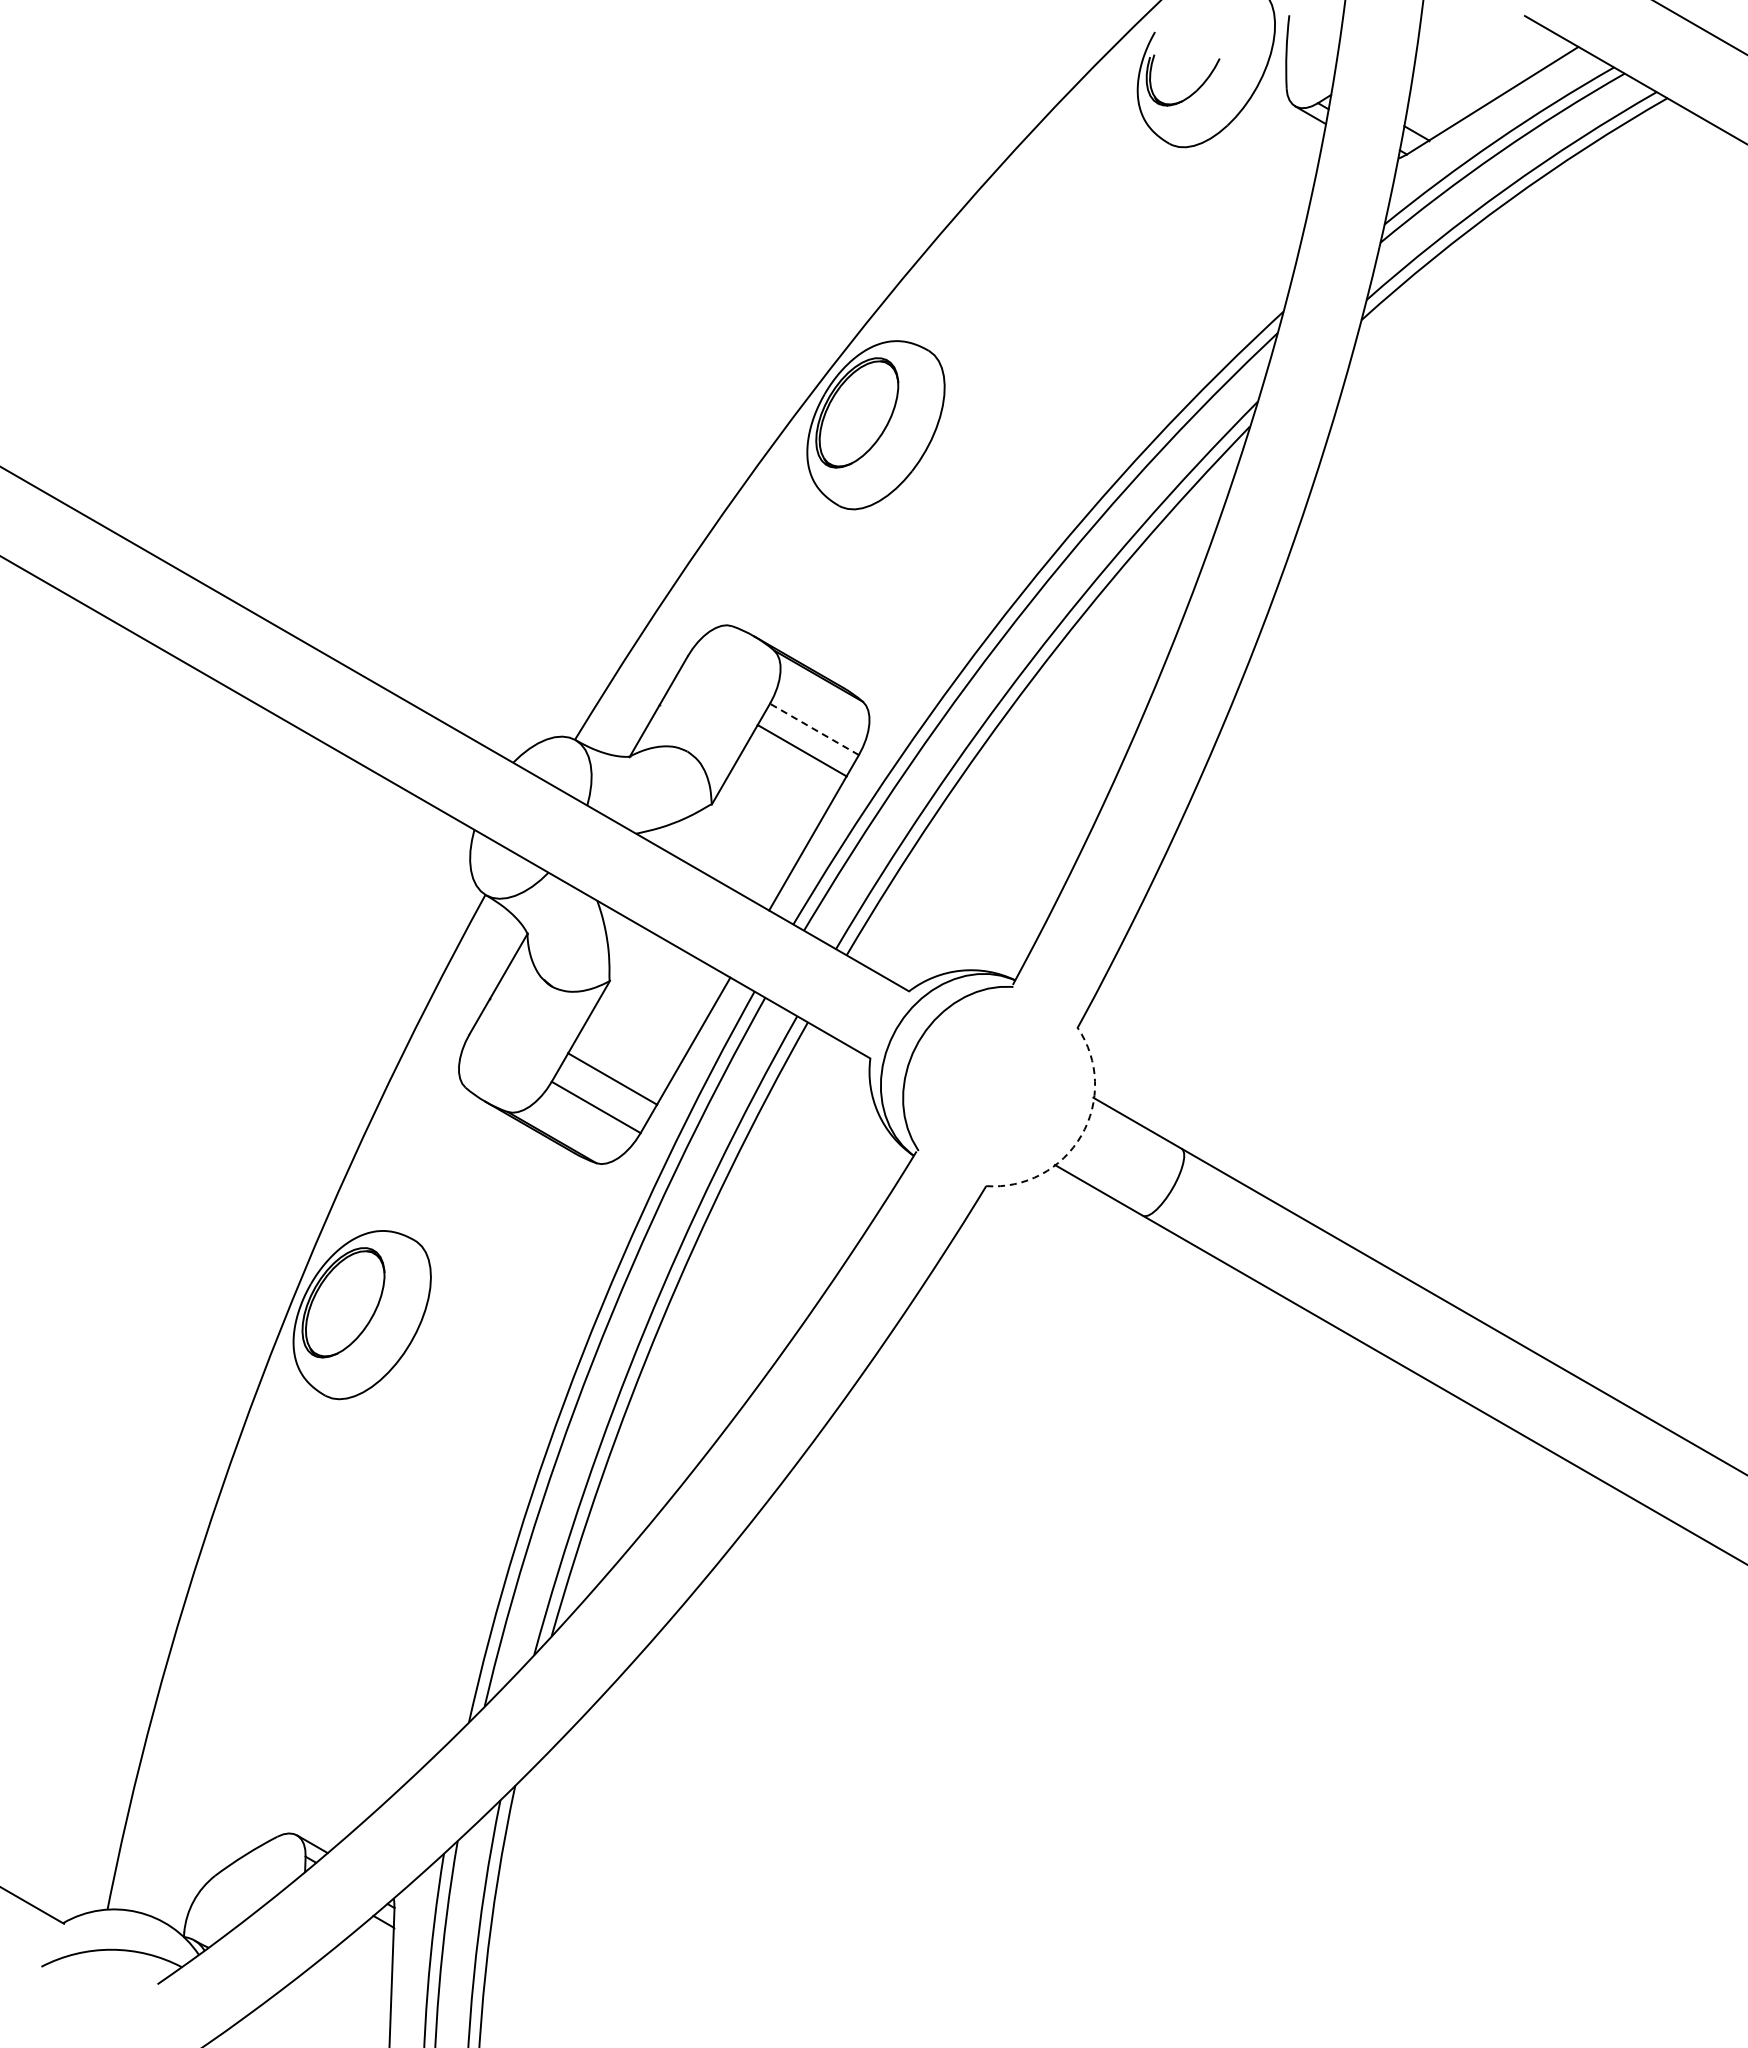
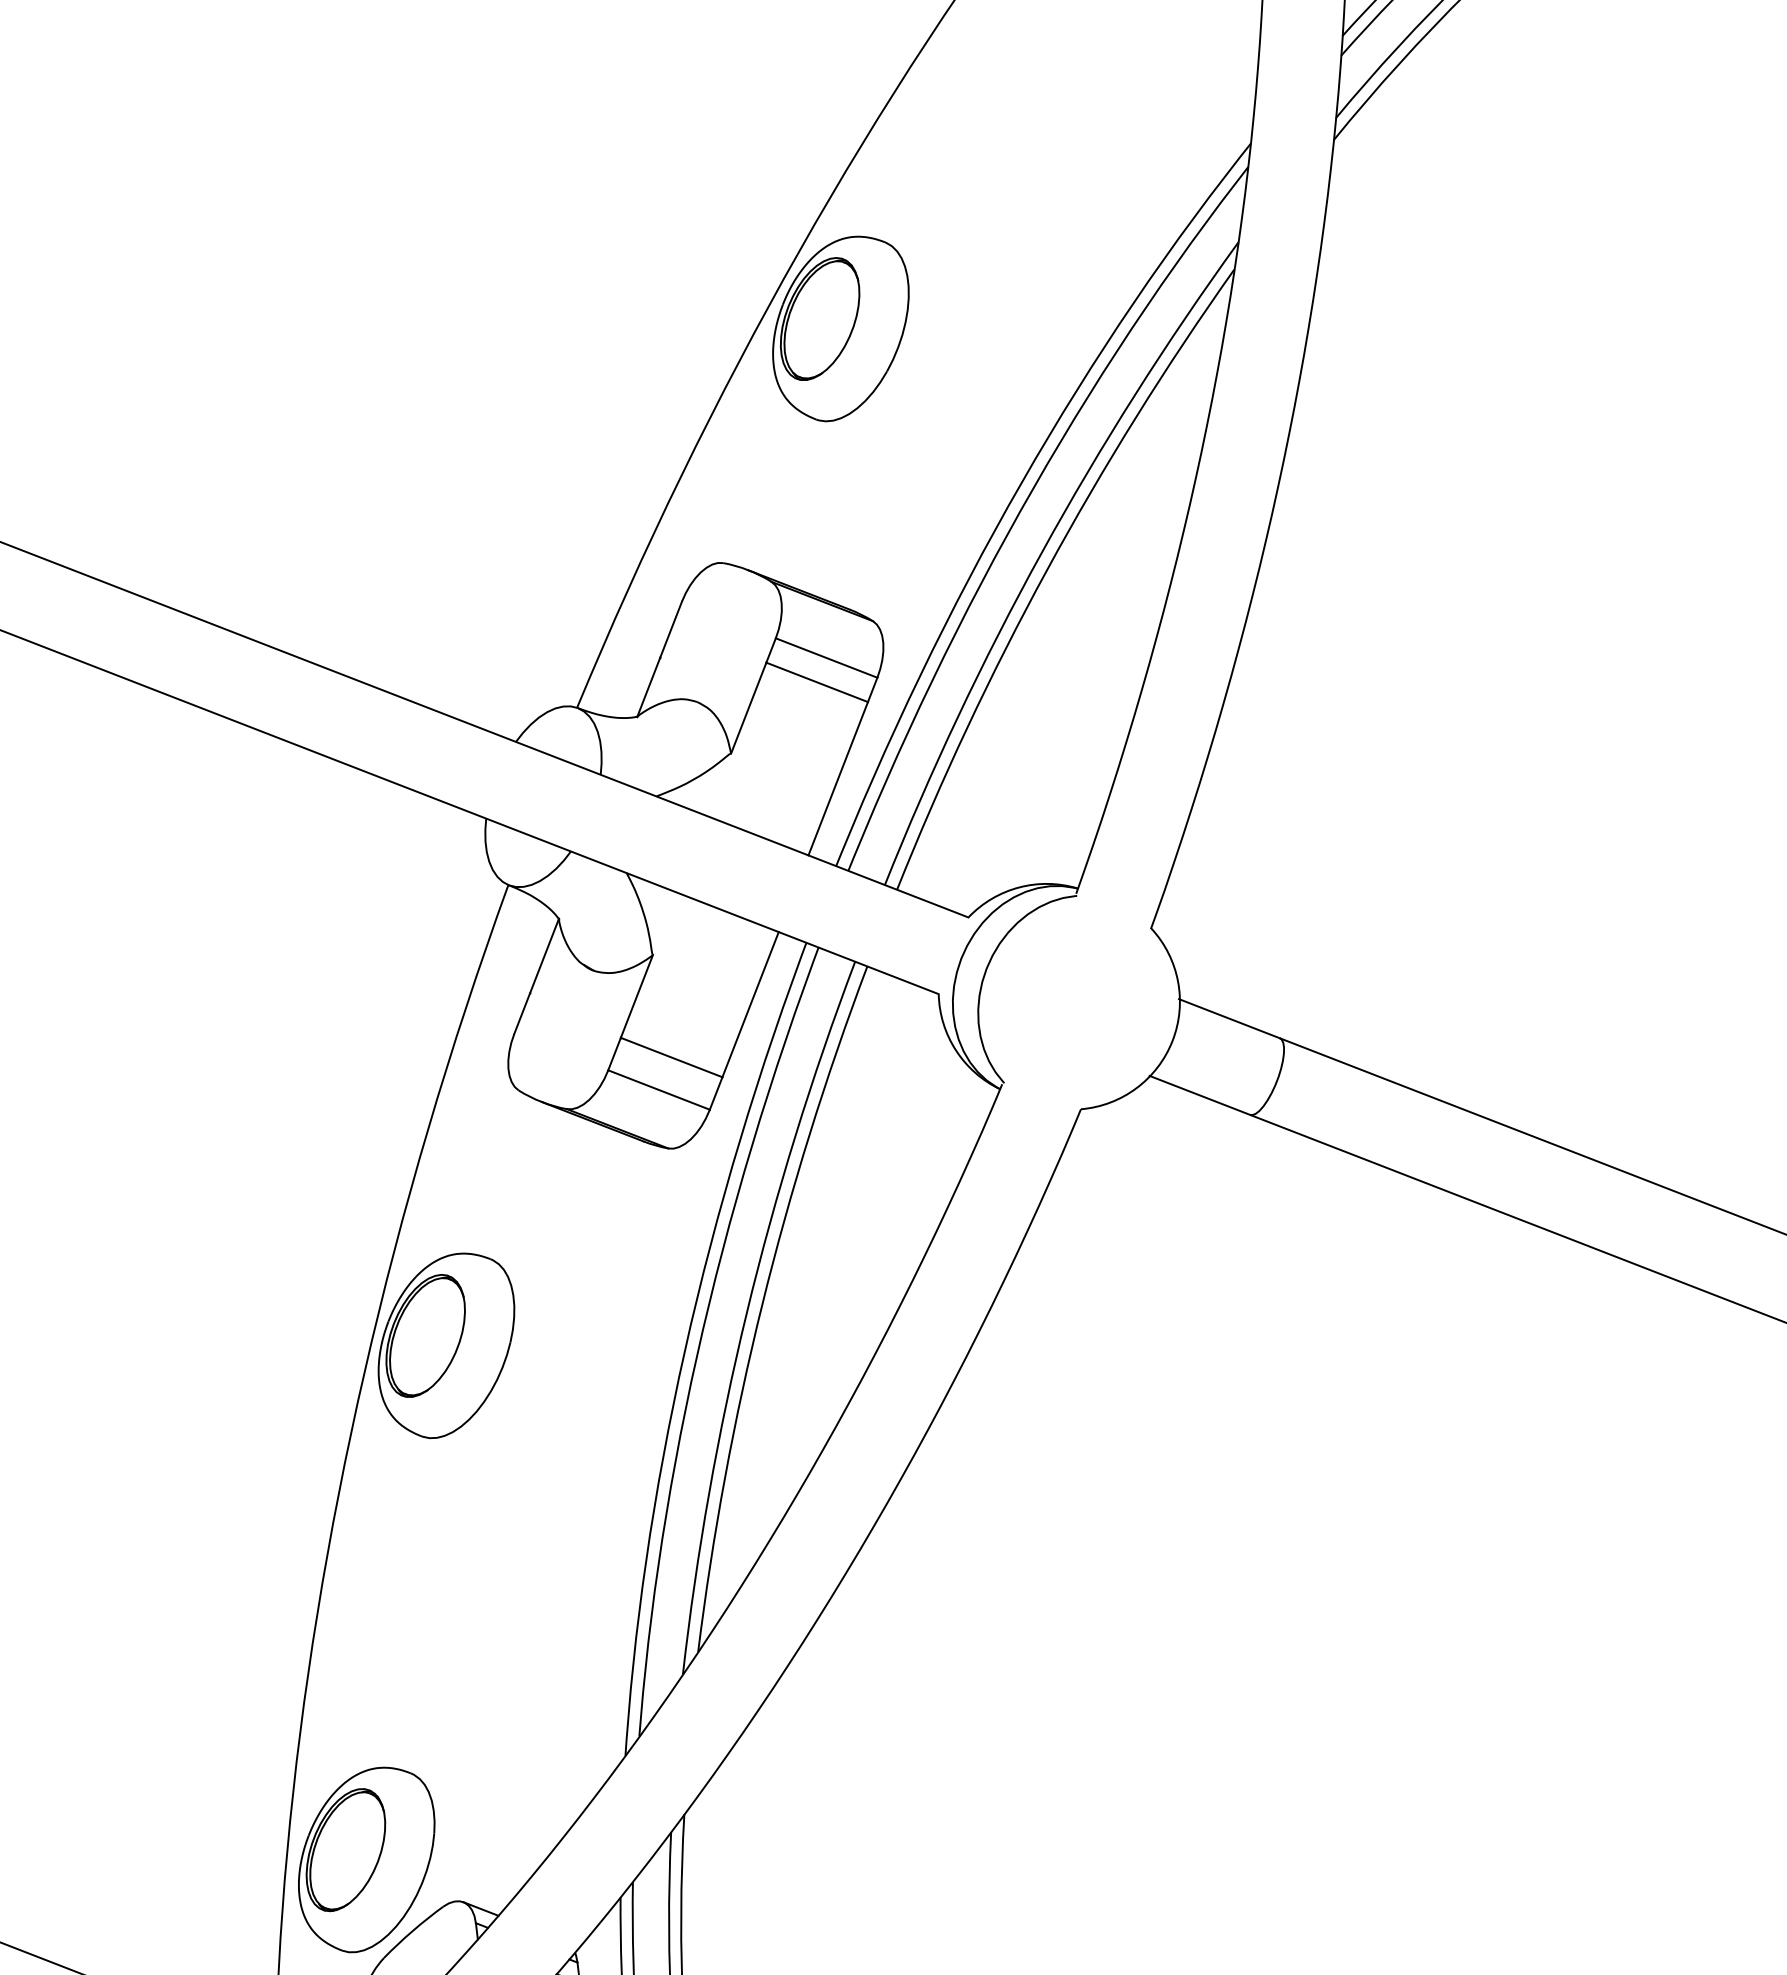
line: (814, 729) -> (826, 658), dashed -> solid
arc: (1081, 1135) -> (1172, 1040), dashed -> solid
part: (213, 1782) -> (367, 1860), added

